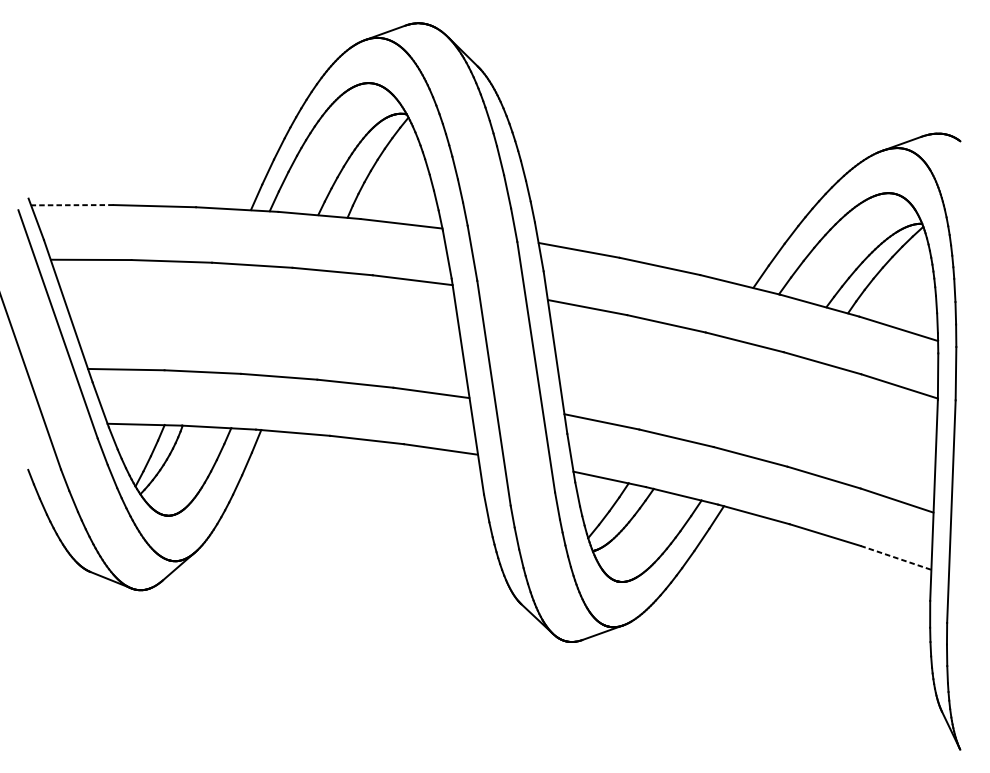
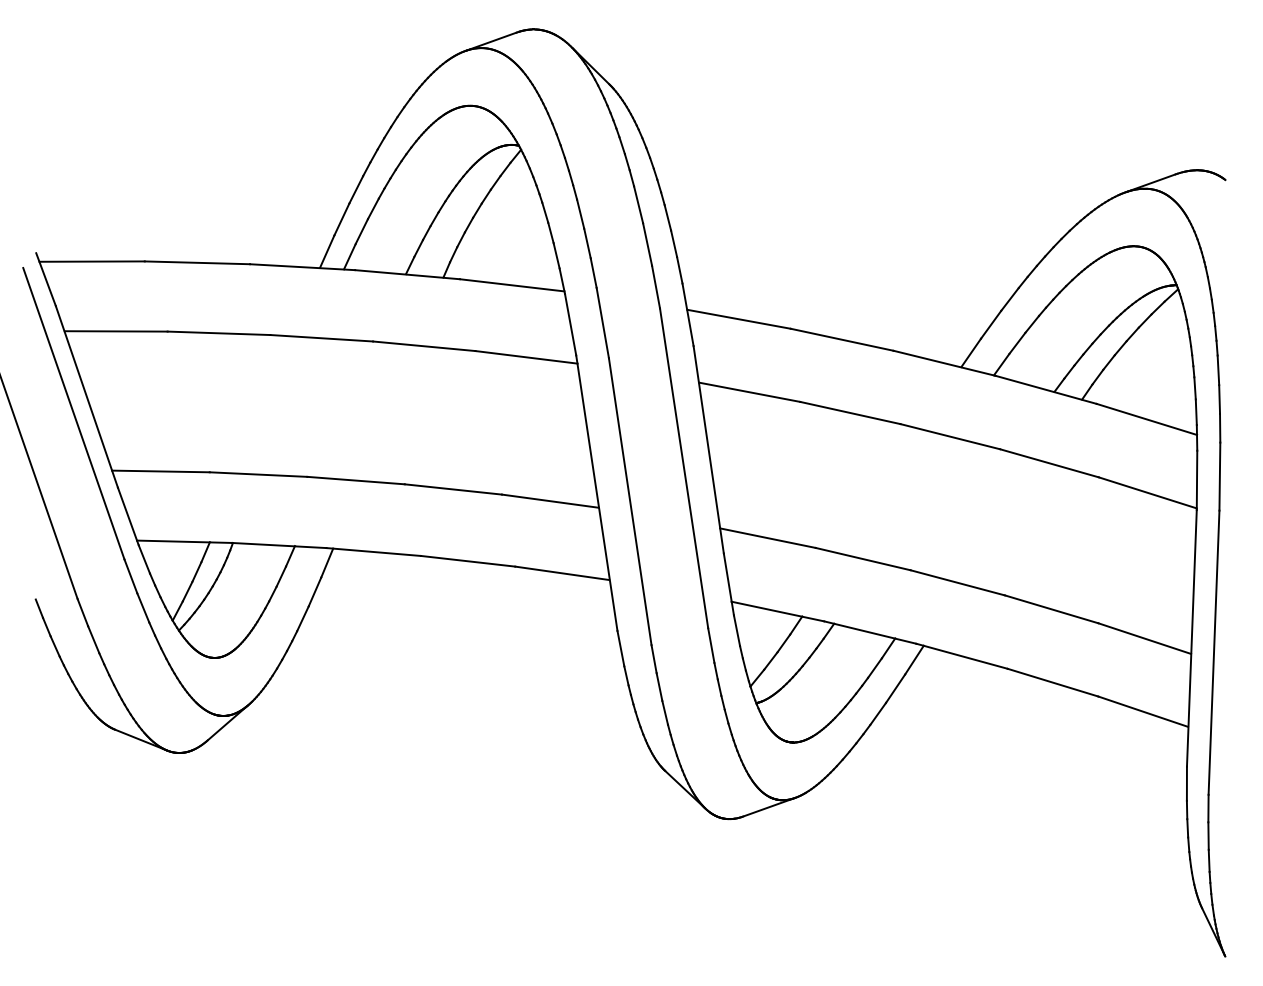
line: (72, 205) -> (92, 261), dashed -> solid
line: (895, 557) -> (1142, 711), dashed -> solid

